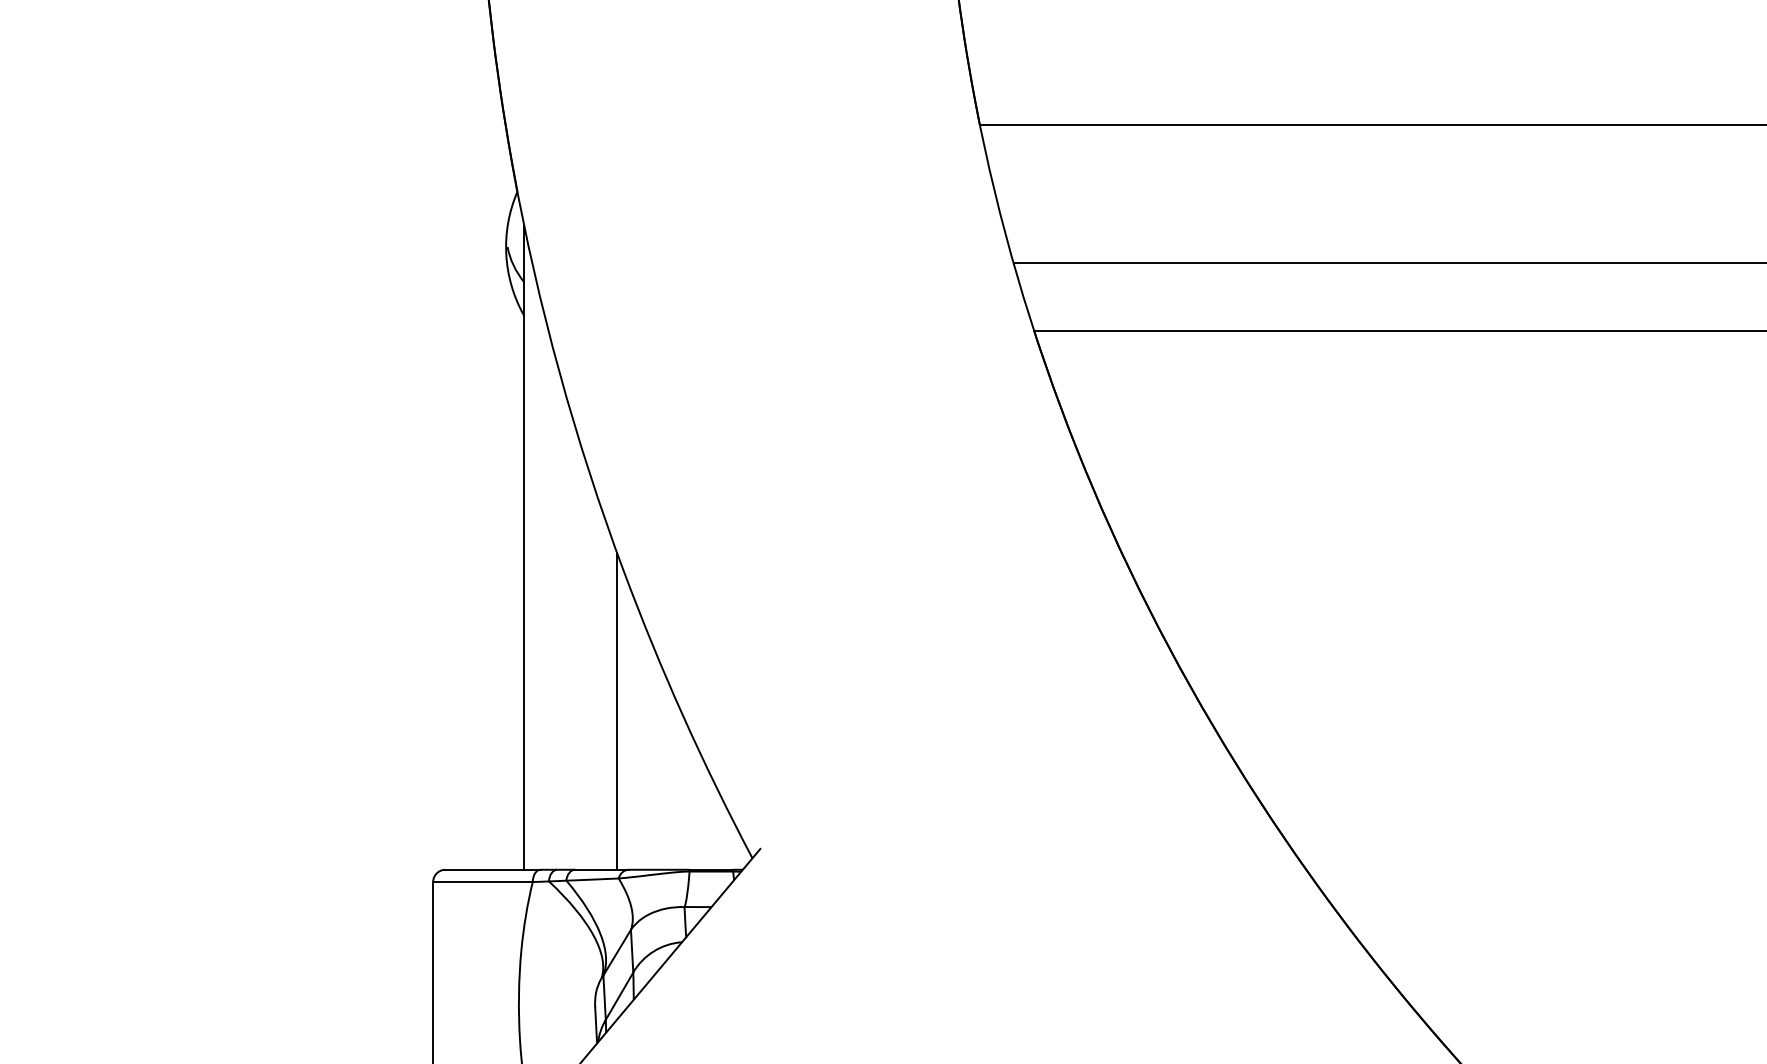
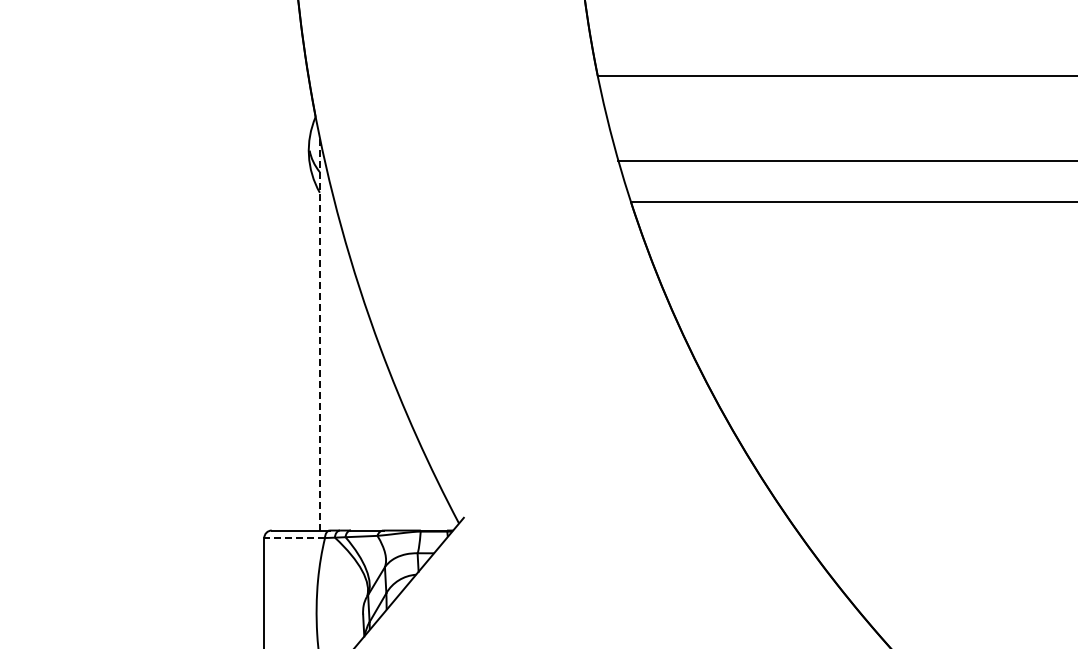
line: (523, 546) -> (319, 333), solid -> dashed
line: (617, 710) -> (376, 433), removed
line: (482, 882) -> (294, 538), solid -> dashed

